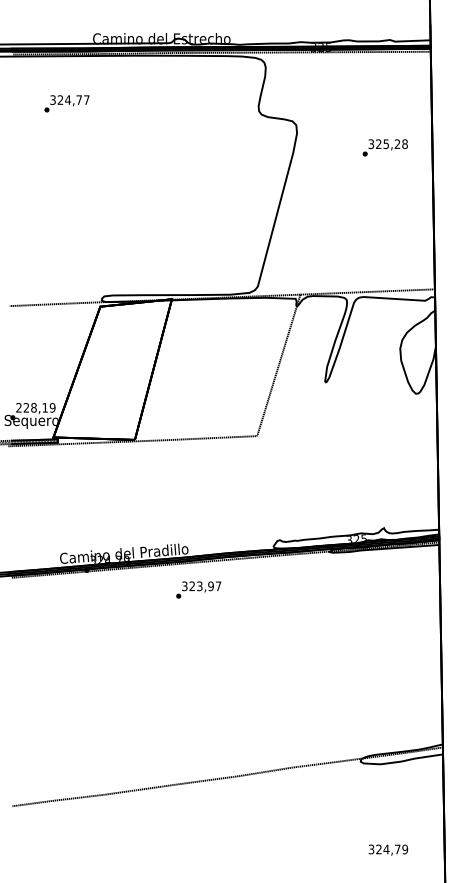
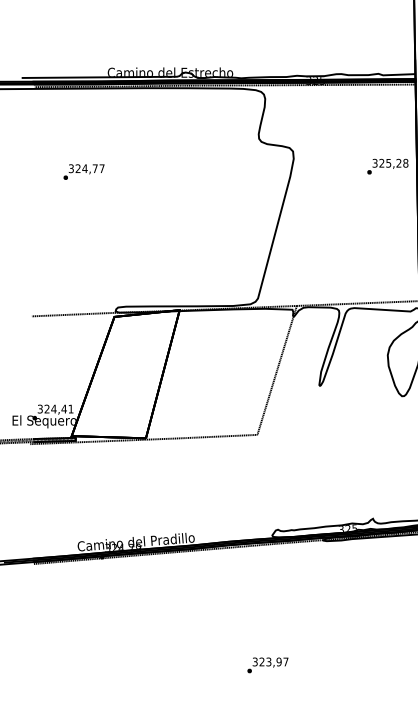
text: (66, 103) -> (83, 171), moved
text: (384, 147) -> (387, 166), moved
text: (35, 407) -> (55, 408), 228,19 -> 324,41
text: (198, 589) -> (267, 664), moved

